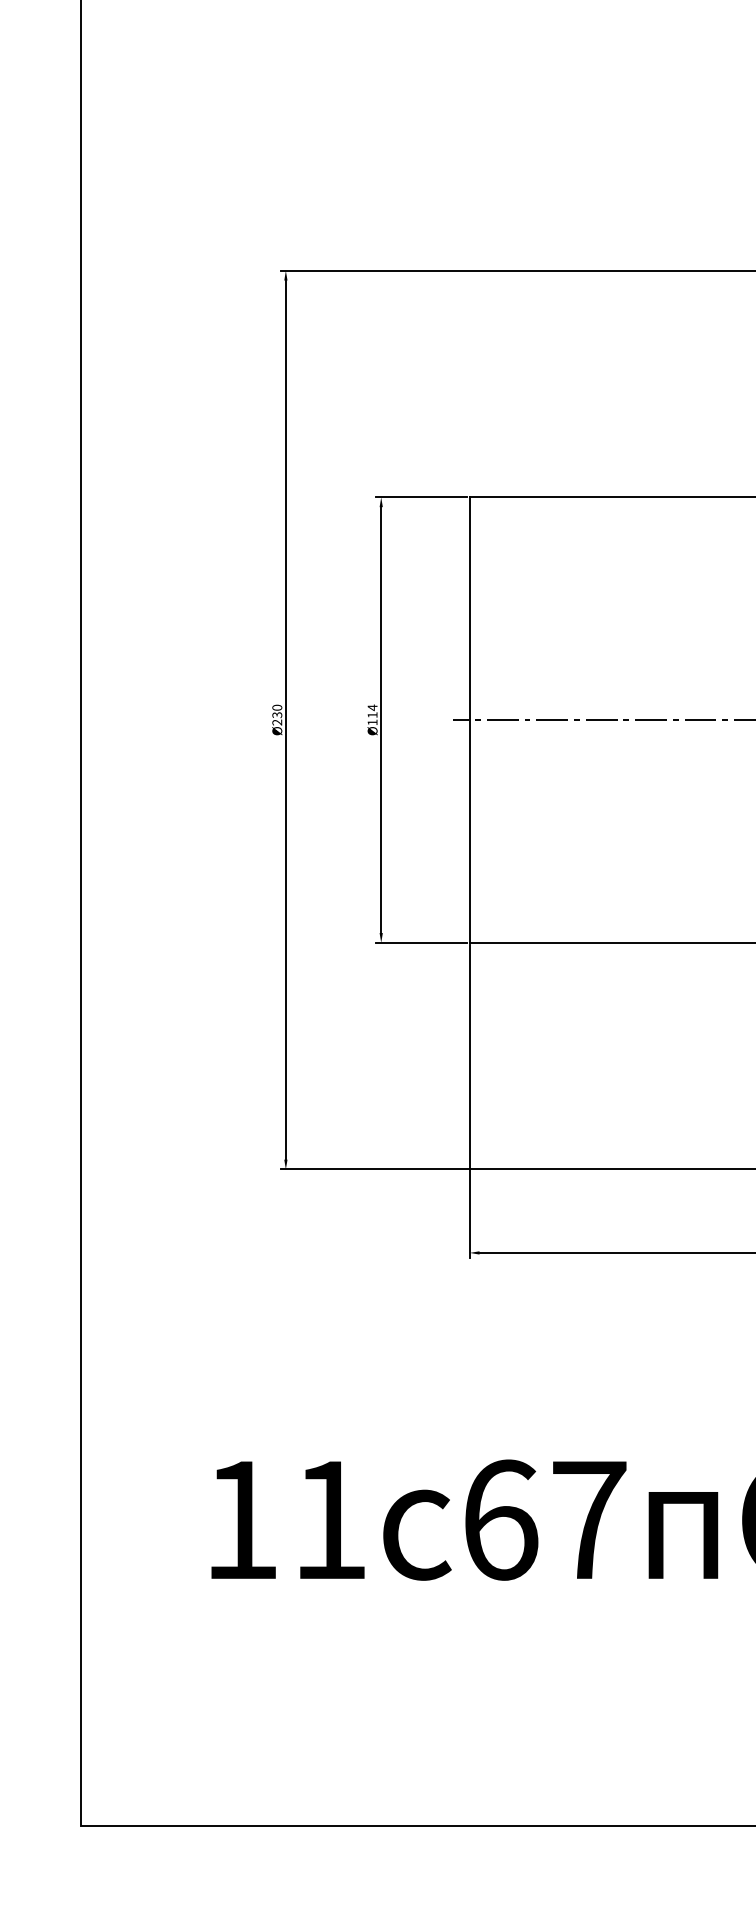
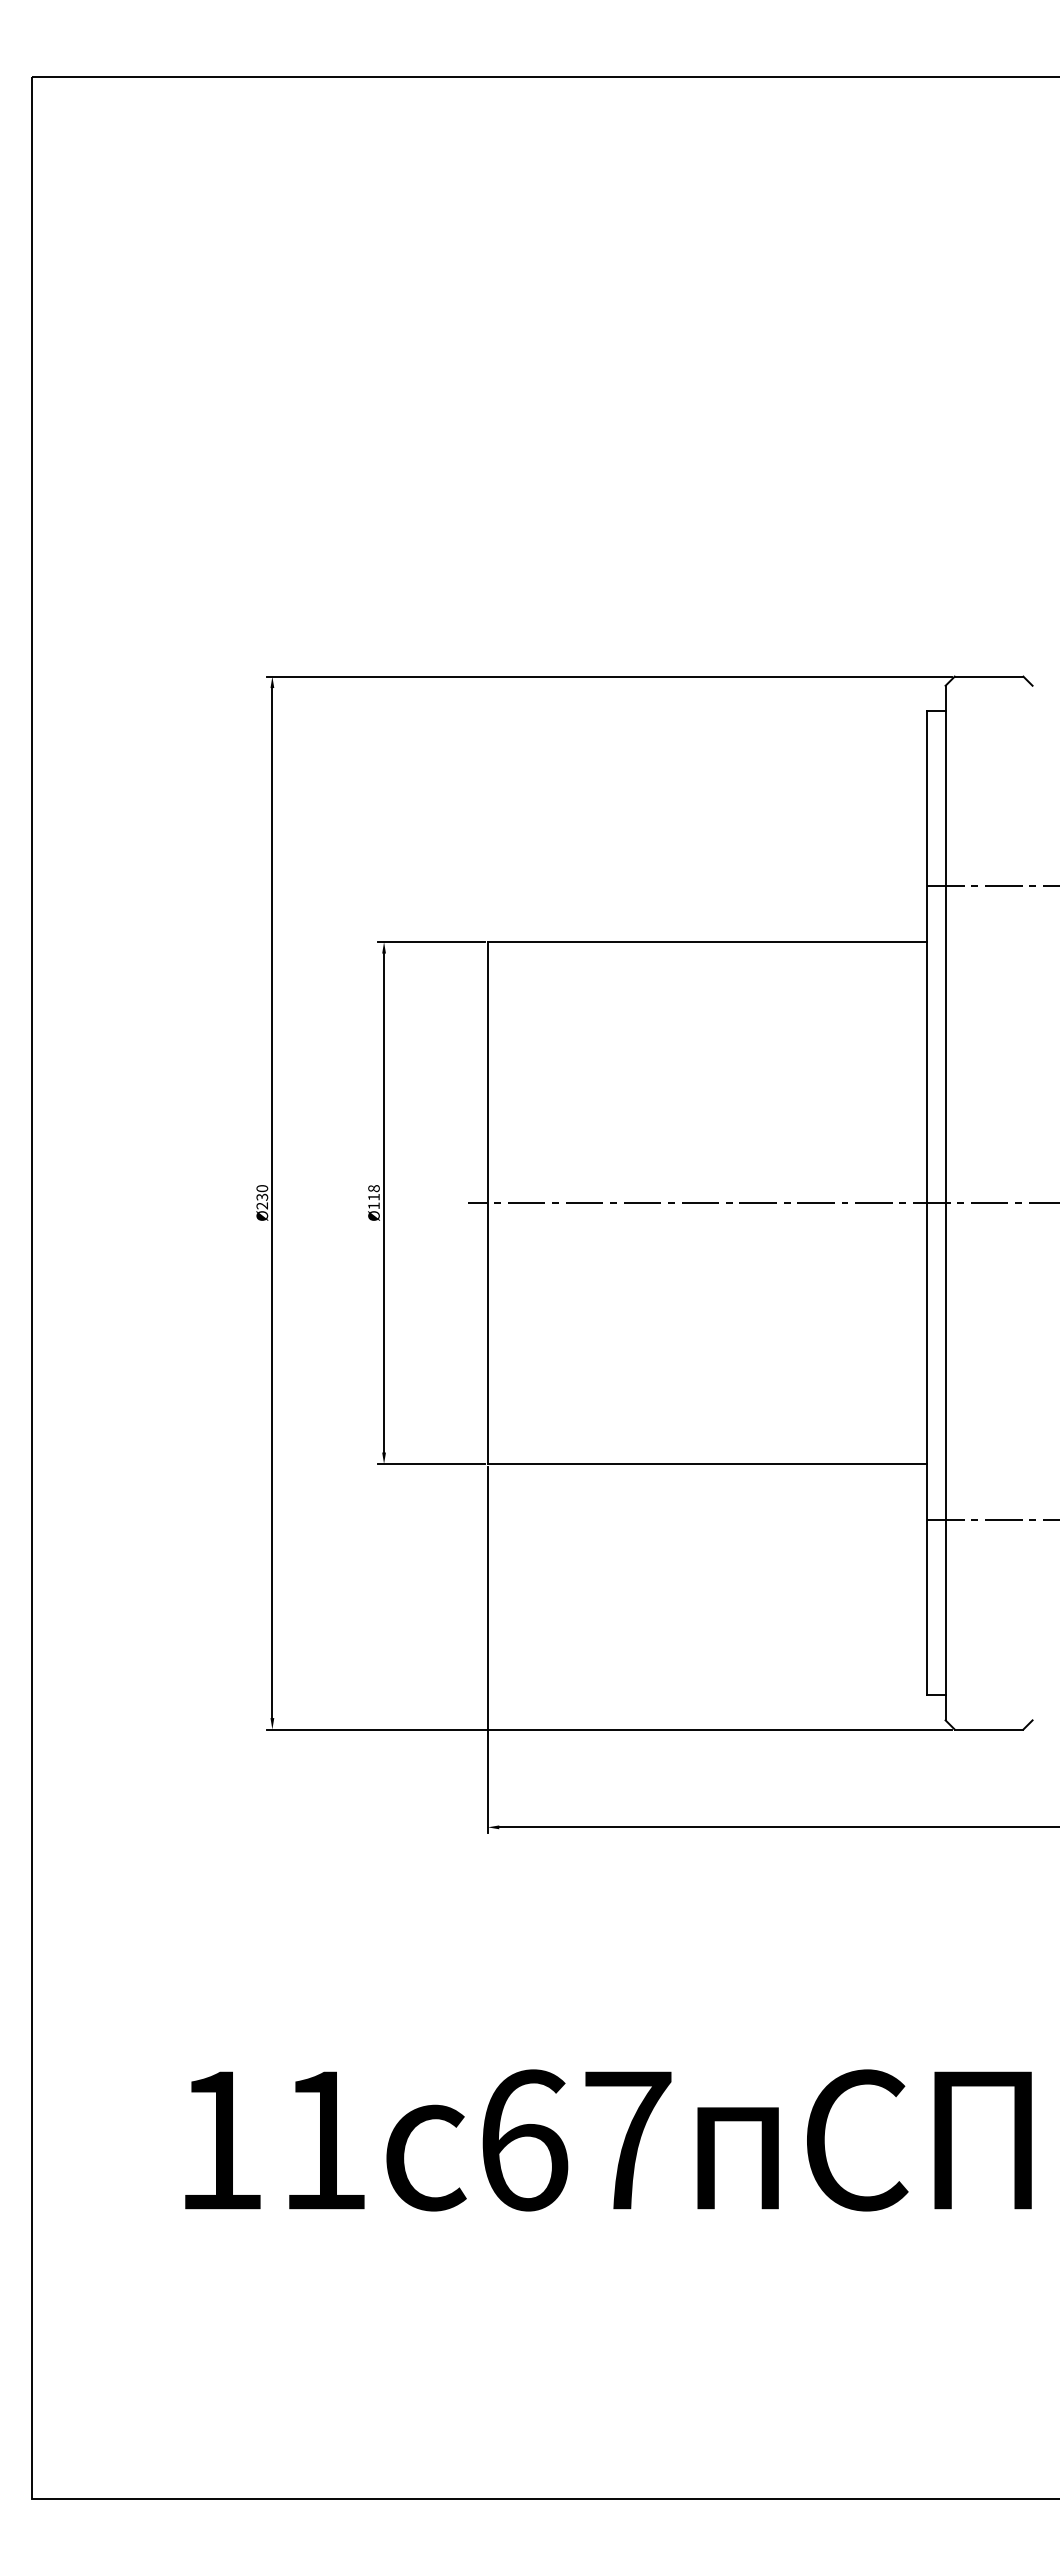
text: (372, 707) -> (373, 1188), Ø114 -> Ø118

